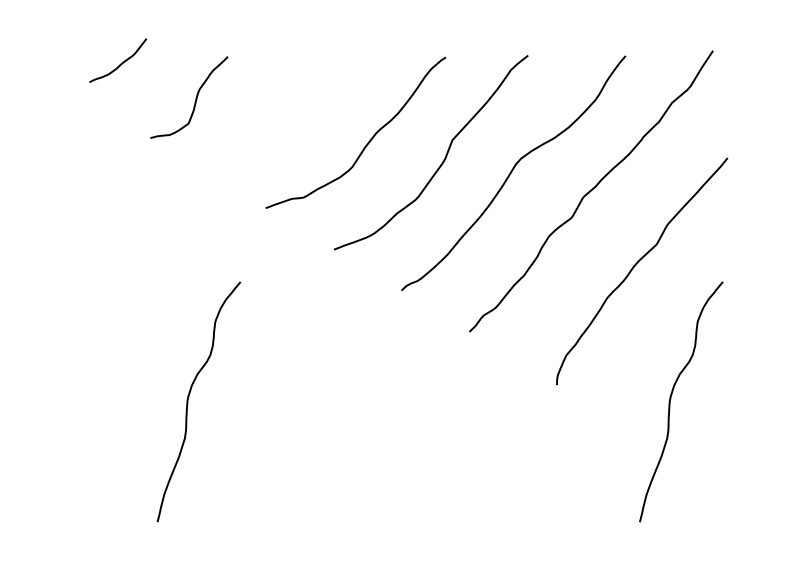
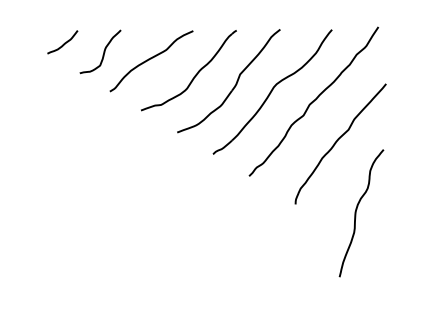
curve: (119, 63) -> (63, 43), moved
curve: (285, 112) -> (151, 59), added
curve: (189, 402) -> (100, 213), removed

